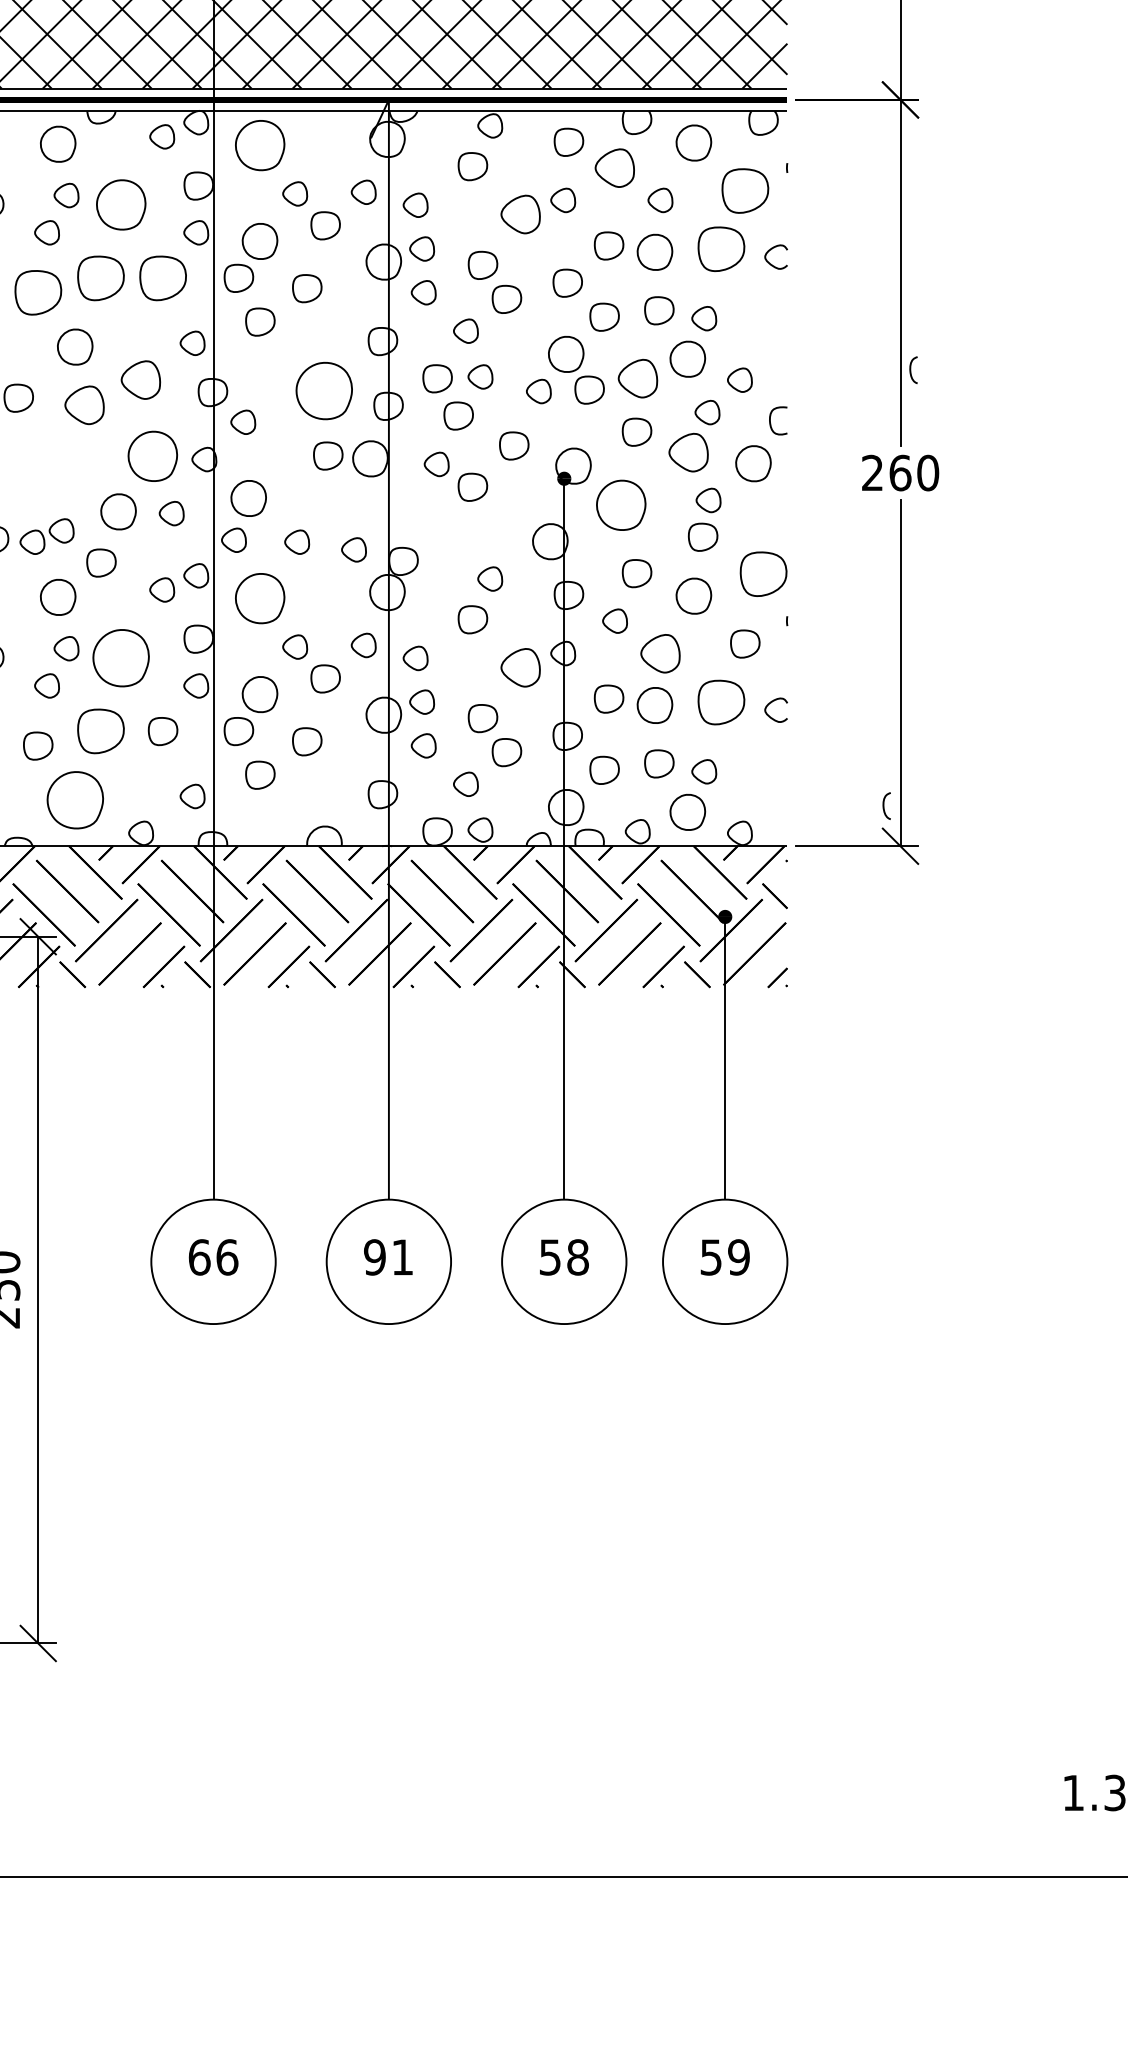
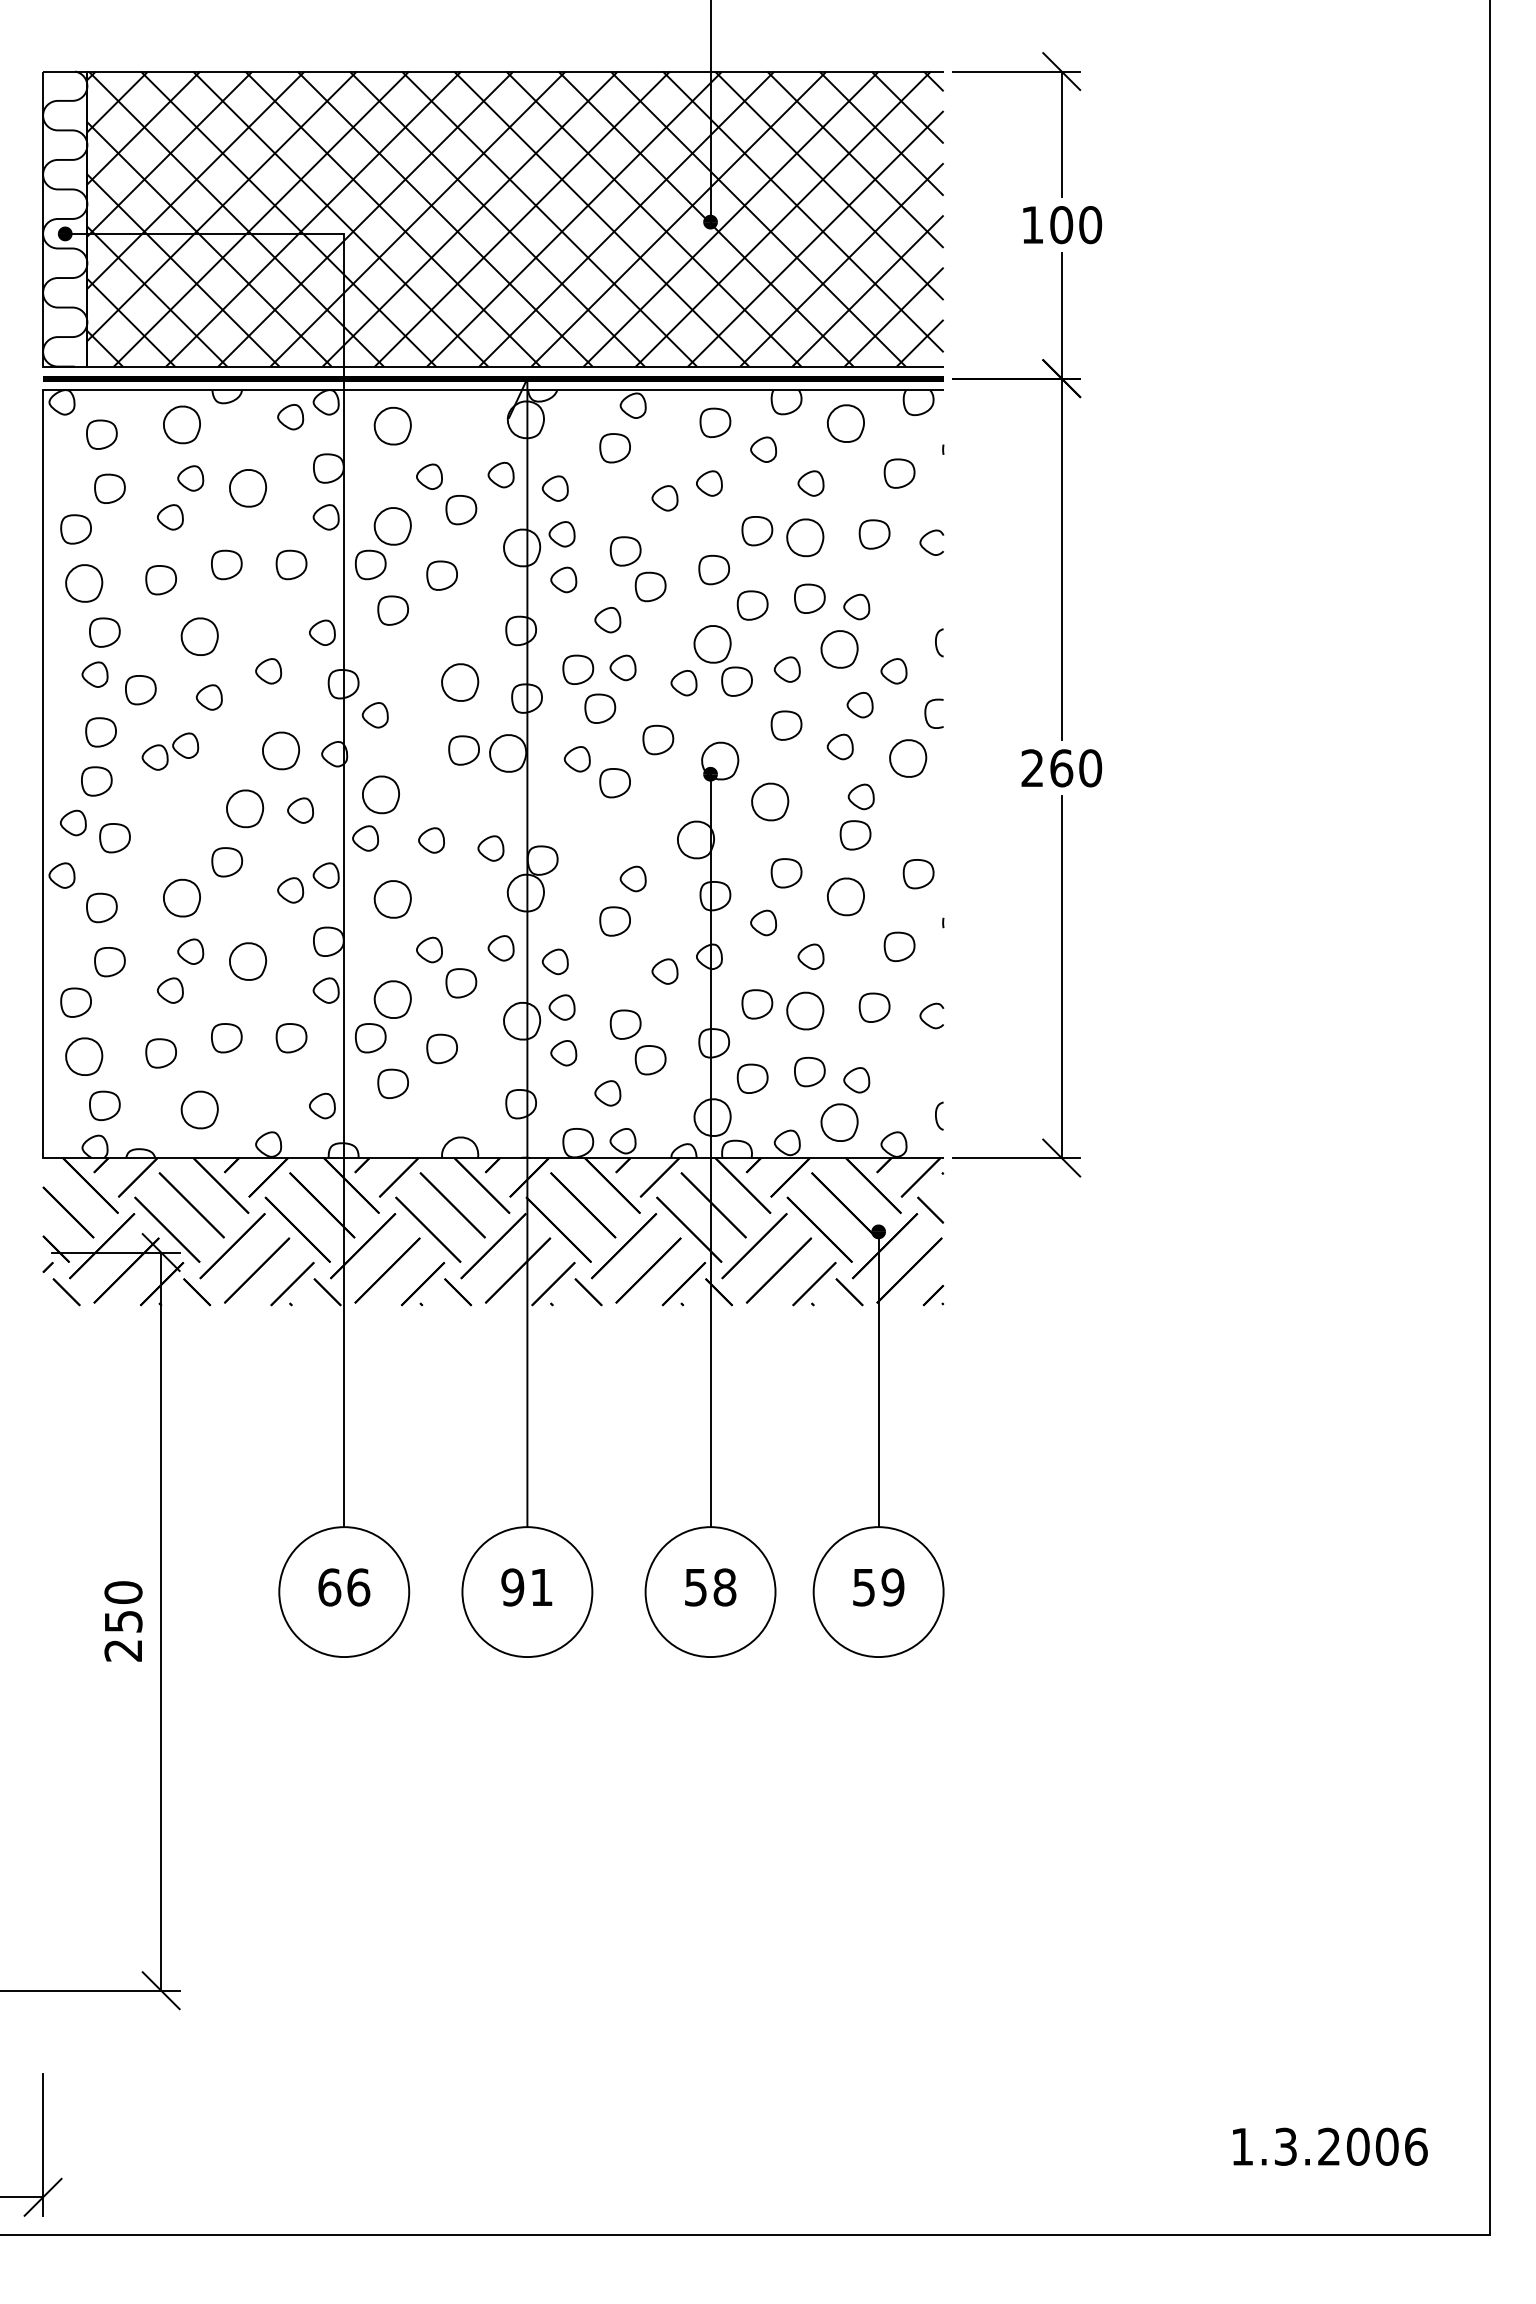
part: (259, 144) -> (392, 425), size x0.71
part: (614, 167) -> (763, 449), size x0.62
part: (745, 190) -> (899, 473), size x0.62
part: (121, 205) -> (248, 488), size x0.71
part: (520, 214) -> (664, 498), size x0.62
part: (721, 249) -> (874, 534), size x0.62
part: (100, 277) -> (226, 564), size x0.62
part: (163, 277) -> (291, 564), size x0.62
part: (37, 293) -> (160, 580), size x0.62
curve: (910, 369) -> (936, 642), moved
part: (636, 378) -> (786, 669), size x0.62
part: (141, 380) -> (268, 671), size x0.62
part: (324, 390) -> (460, 682), size x0.62
part: (83, 405) -> (208, 697), size x0.62
part: (687, 452) -> (839, 746), size x0.62
part: (153, 456) -> (281, 750), size x0.71
part: (621, 504) -> (770, 801), size x0.71
part: (47, 536) -> (170, 751), moved
part: (763, 574) -> (918, 874), size x0.62
part: (259, 598) -> (392, 899), size x0.71
part: (659, 653) -> (810, 956), size x0.62
part: (121, 658) -> (248, 961), size x0.62
part: (520, 667) -> (664, 971), size x0.62
part: (721, 702) -> (874, 1007), size x0.62
part: (100, 731) -> (226, 1038), size x0.62
part: (74, 799) -> (199, 1109), size x0.62
curve: (884, 805) -> (936, 1115), moved

